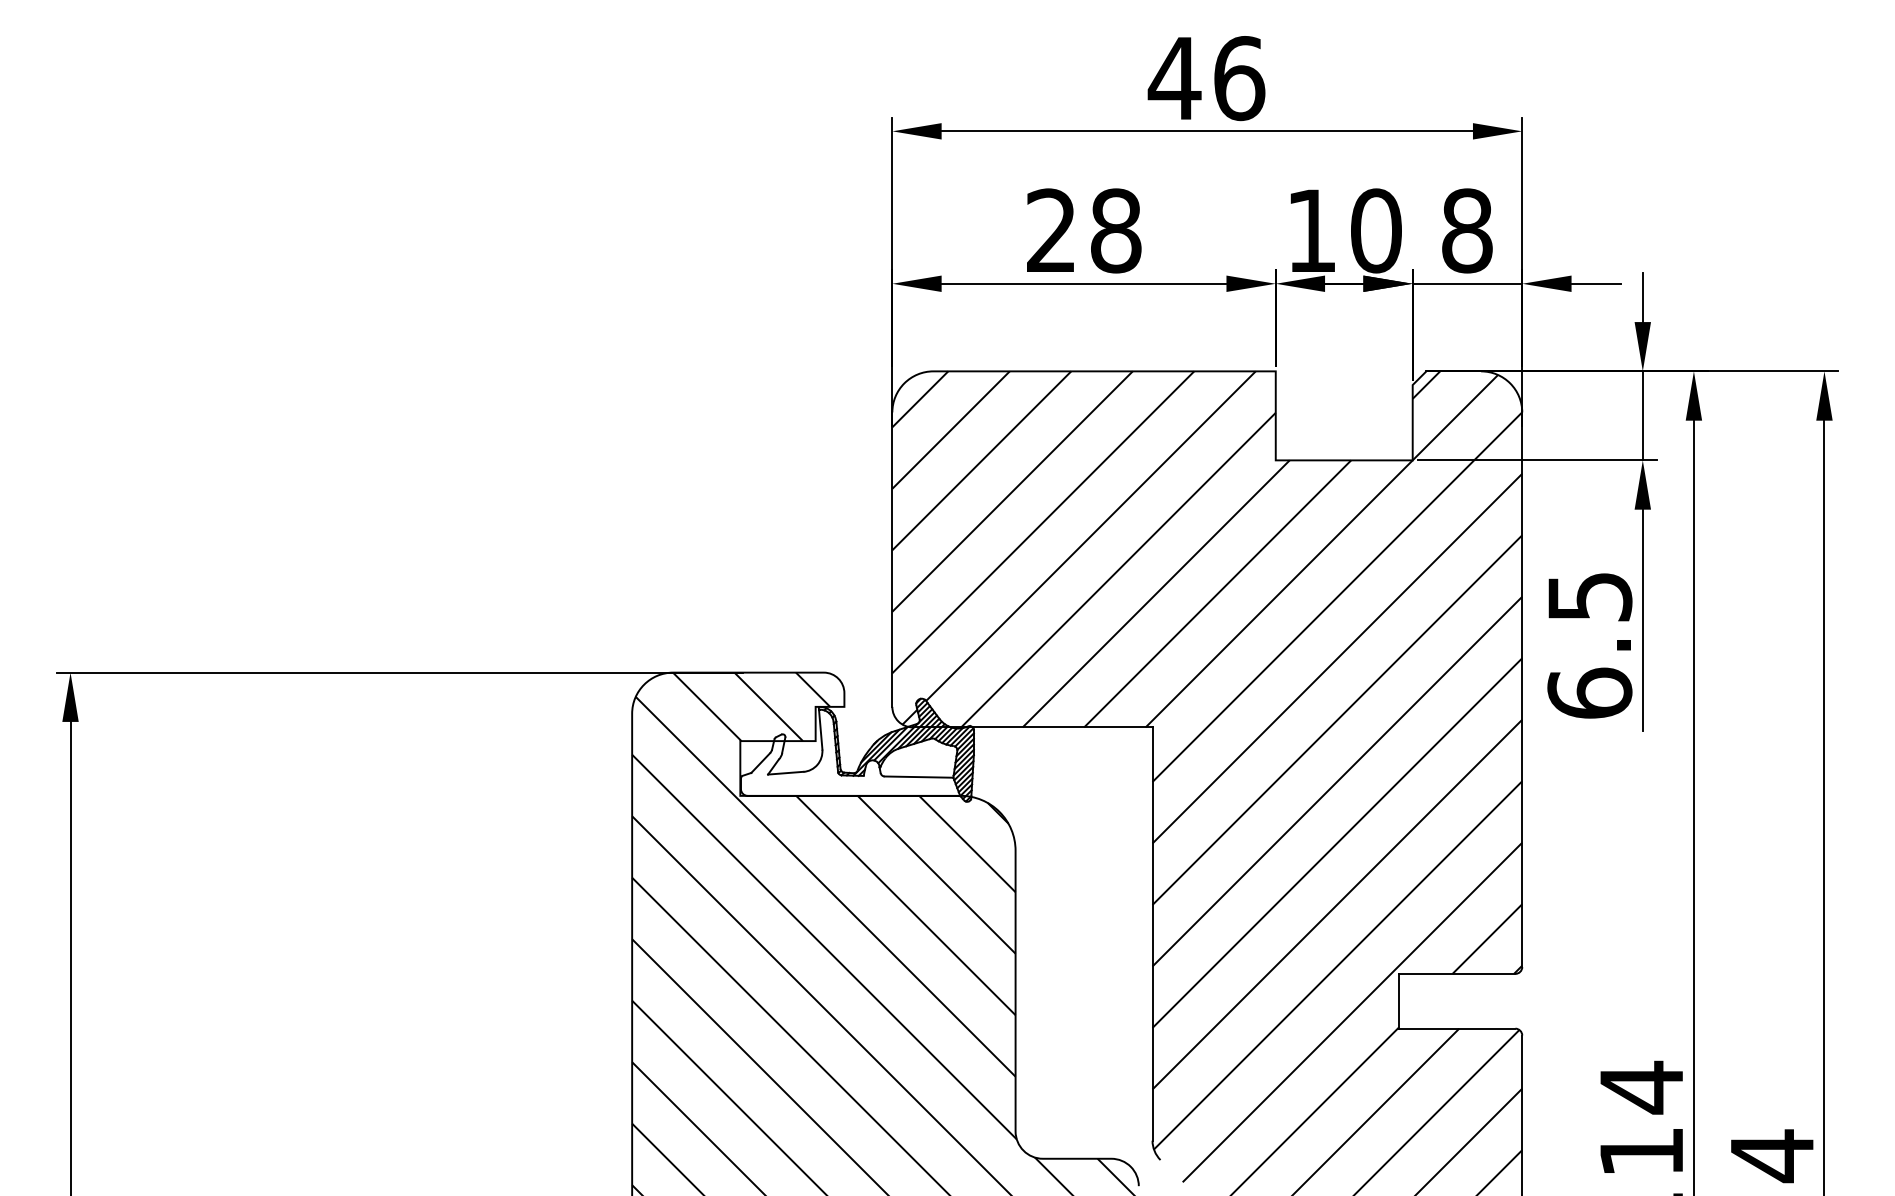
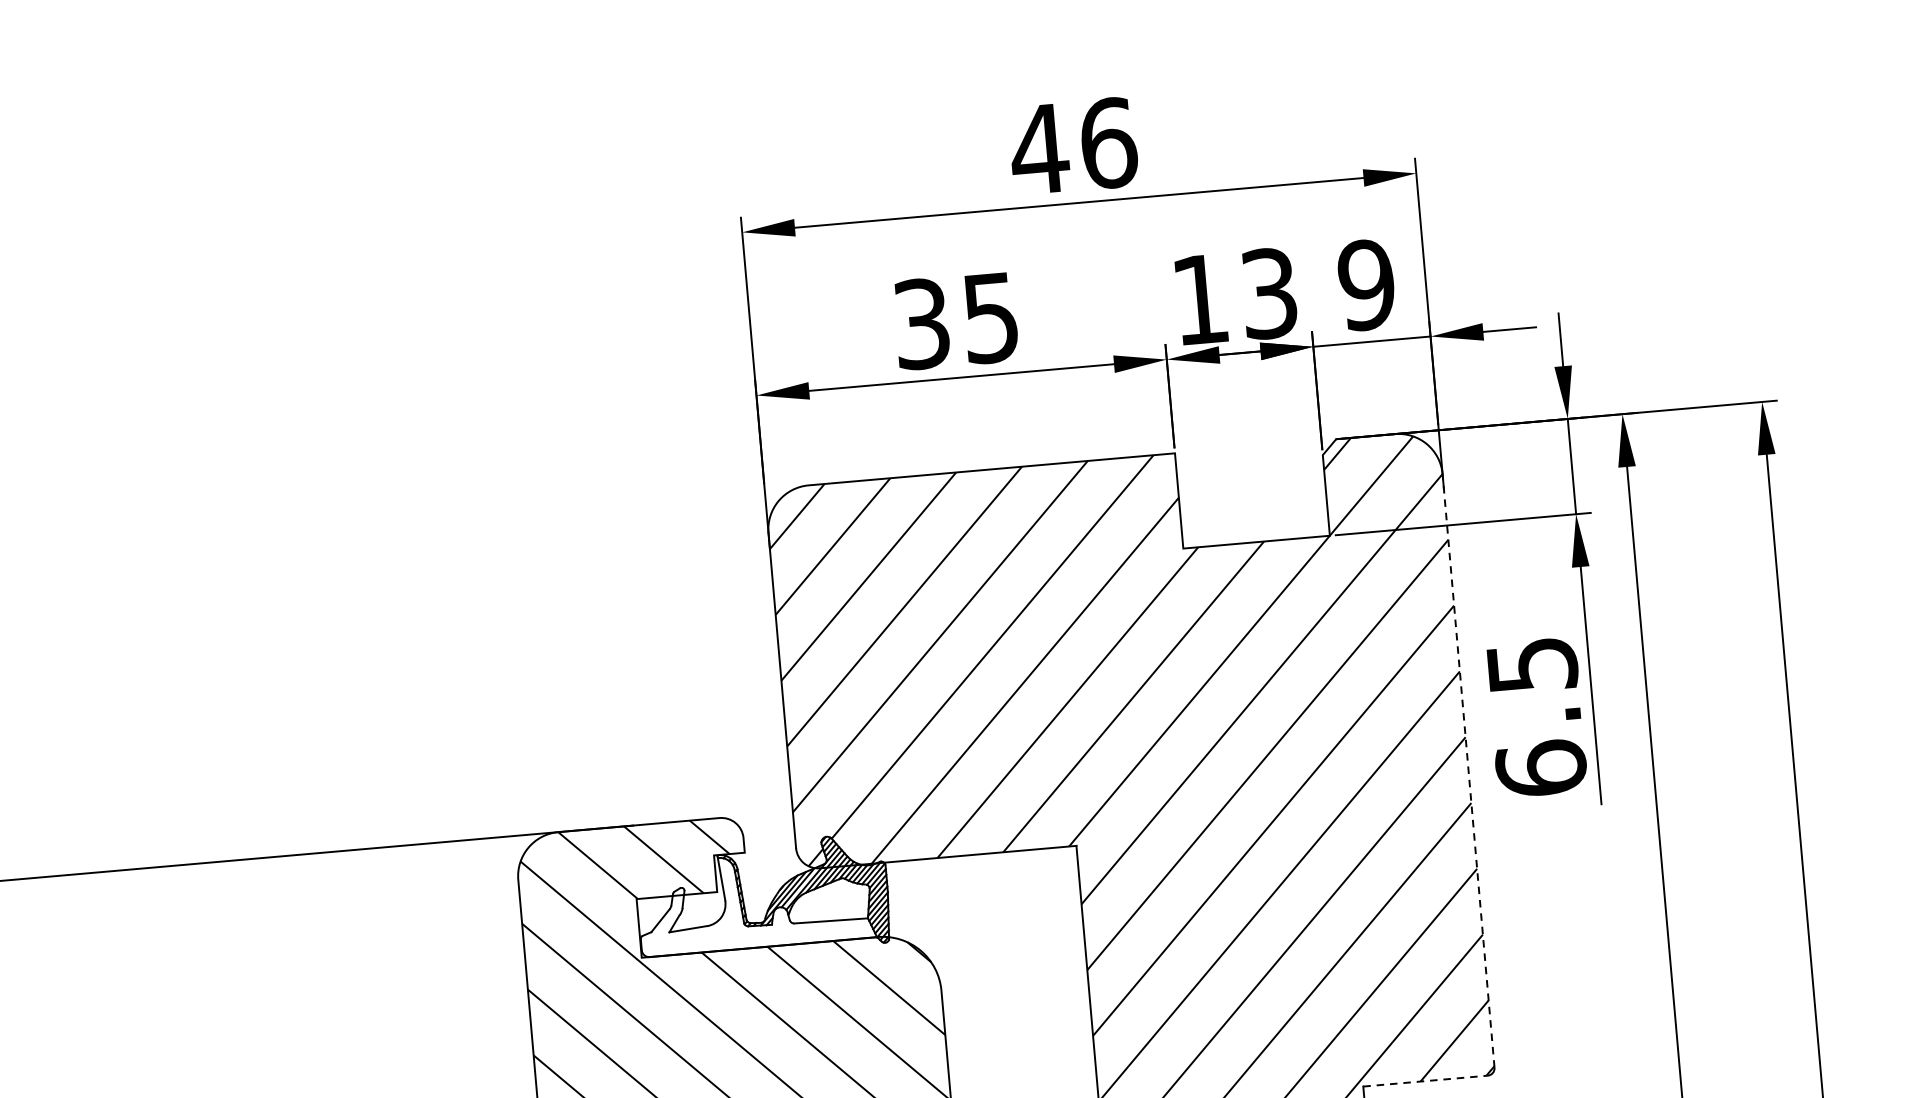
text: (1084, 230) -> (957, 320), 28 -> 35
text: (1376, 230) -> (1269, 293), 10 -> 13
text: (1466, 230) -> (1365, 284), 8 -> 9
line: (1522, 689) -> (1468, 770), solid -> dashed
line: (1457, 973) -> (1425, 1080), solid -> dashed

